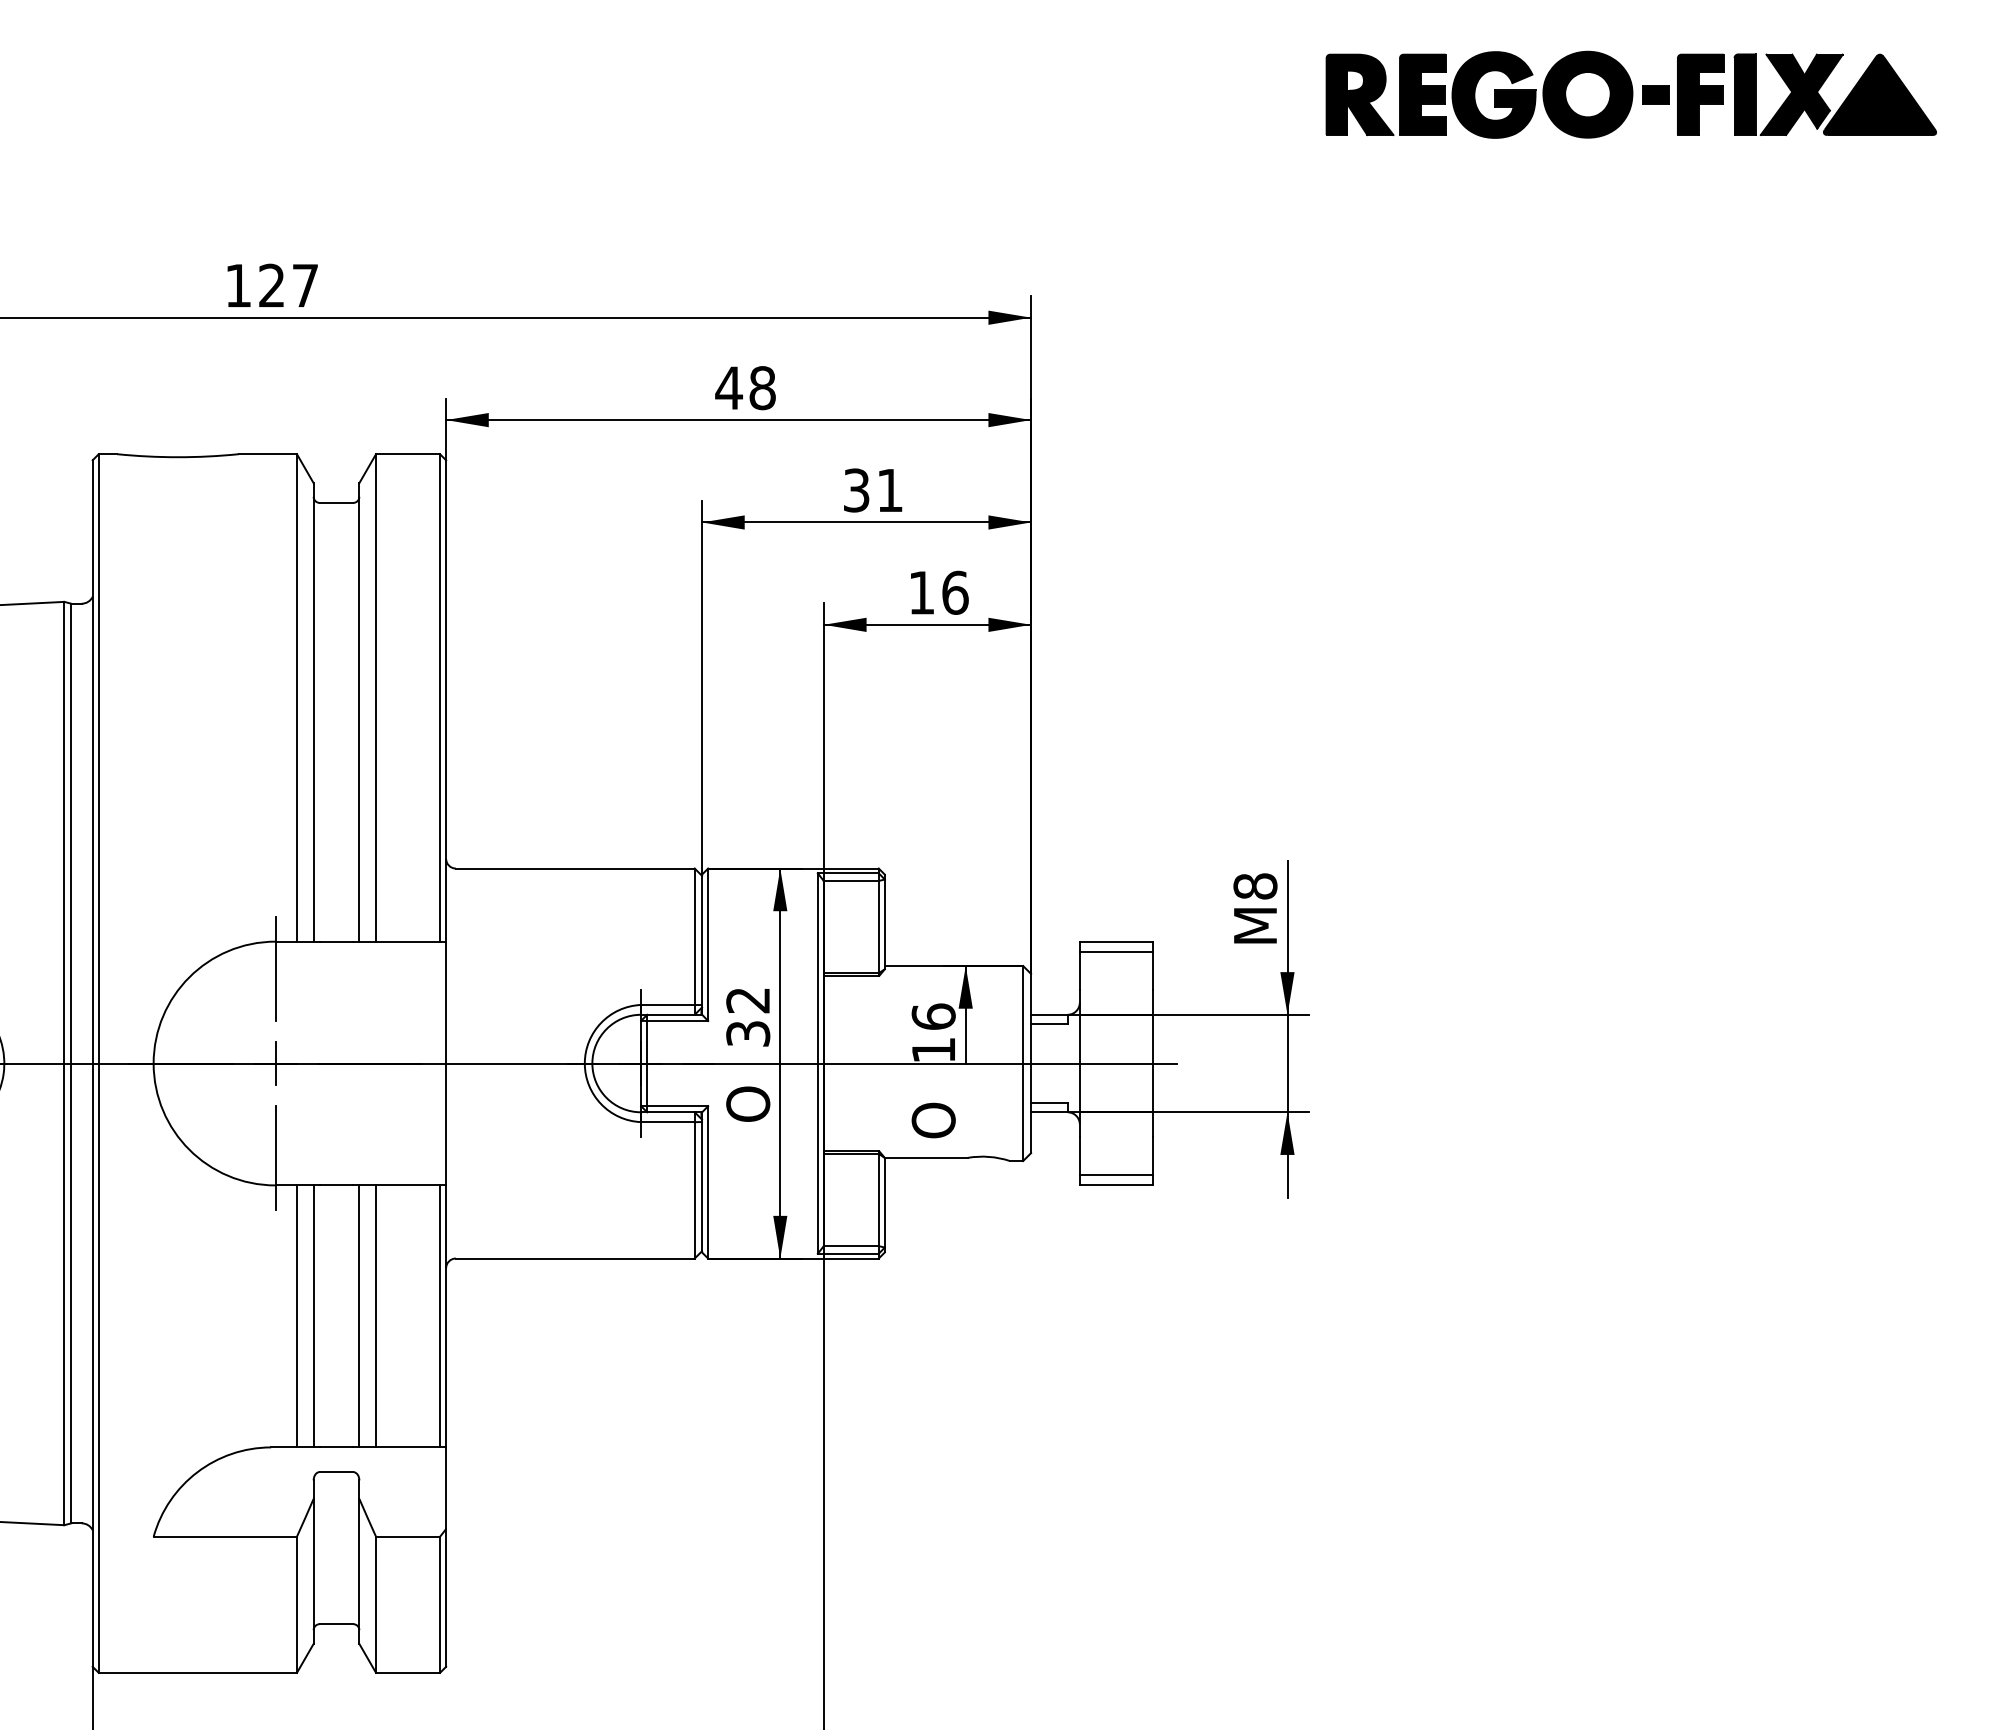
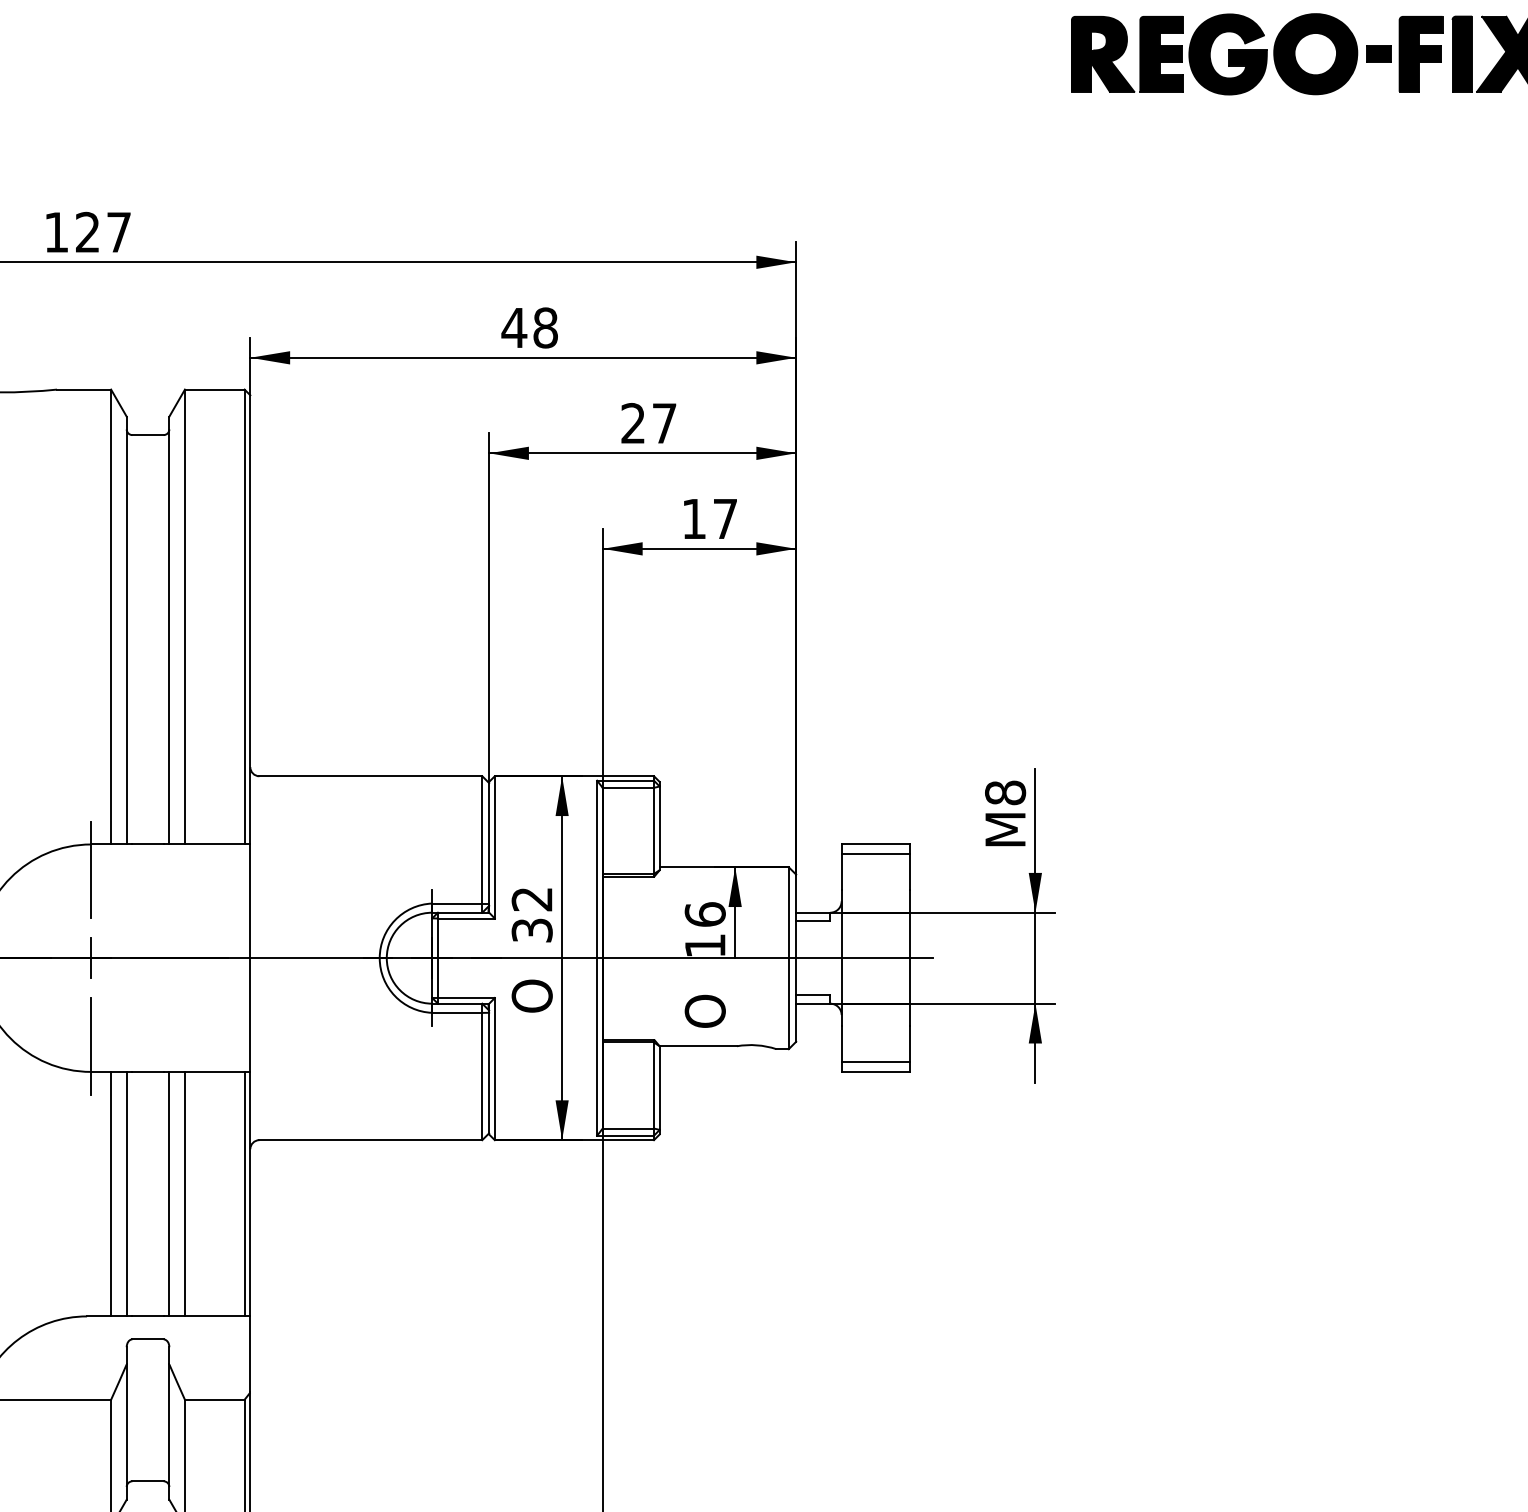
text: (872, 490) -> (648, 423), 31 -> 27
text: (955, 592) -> (725, 518), 16 -> 17

